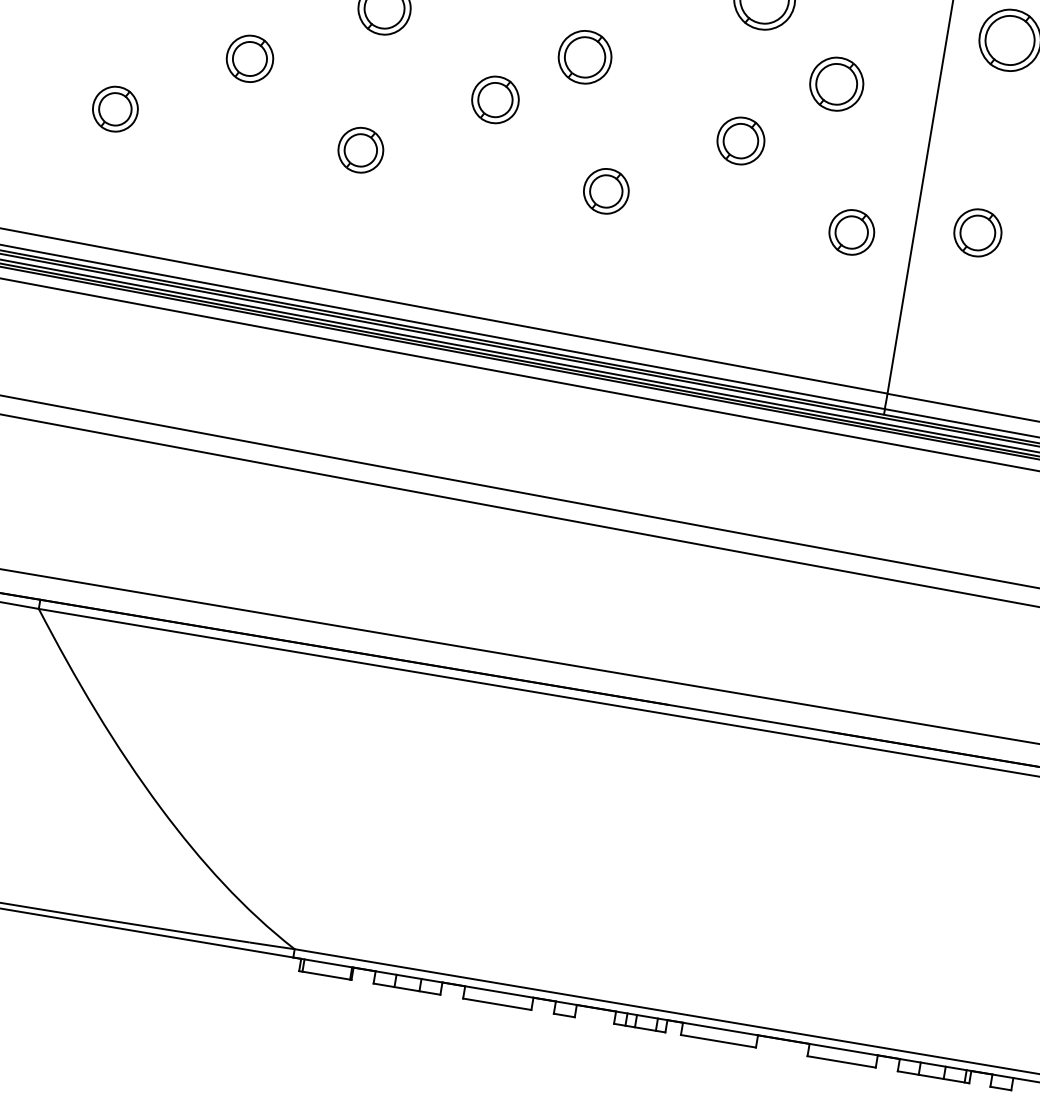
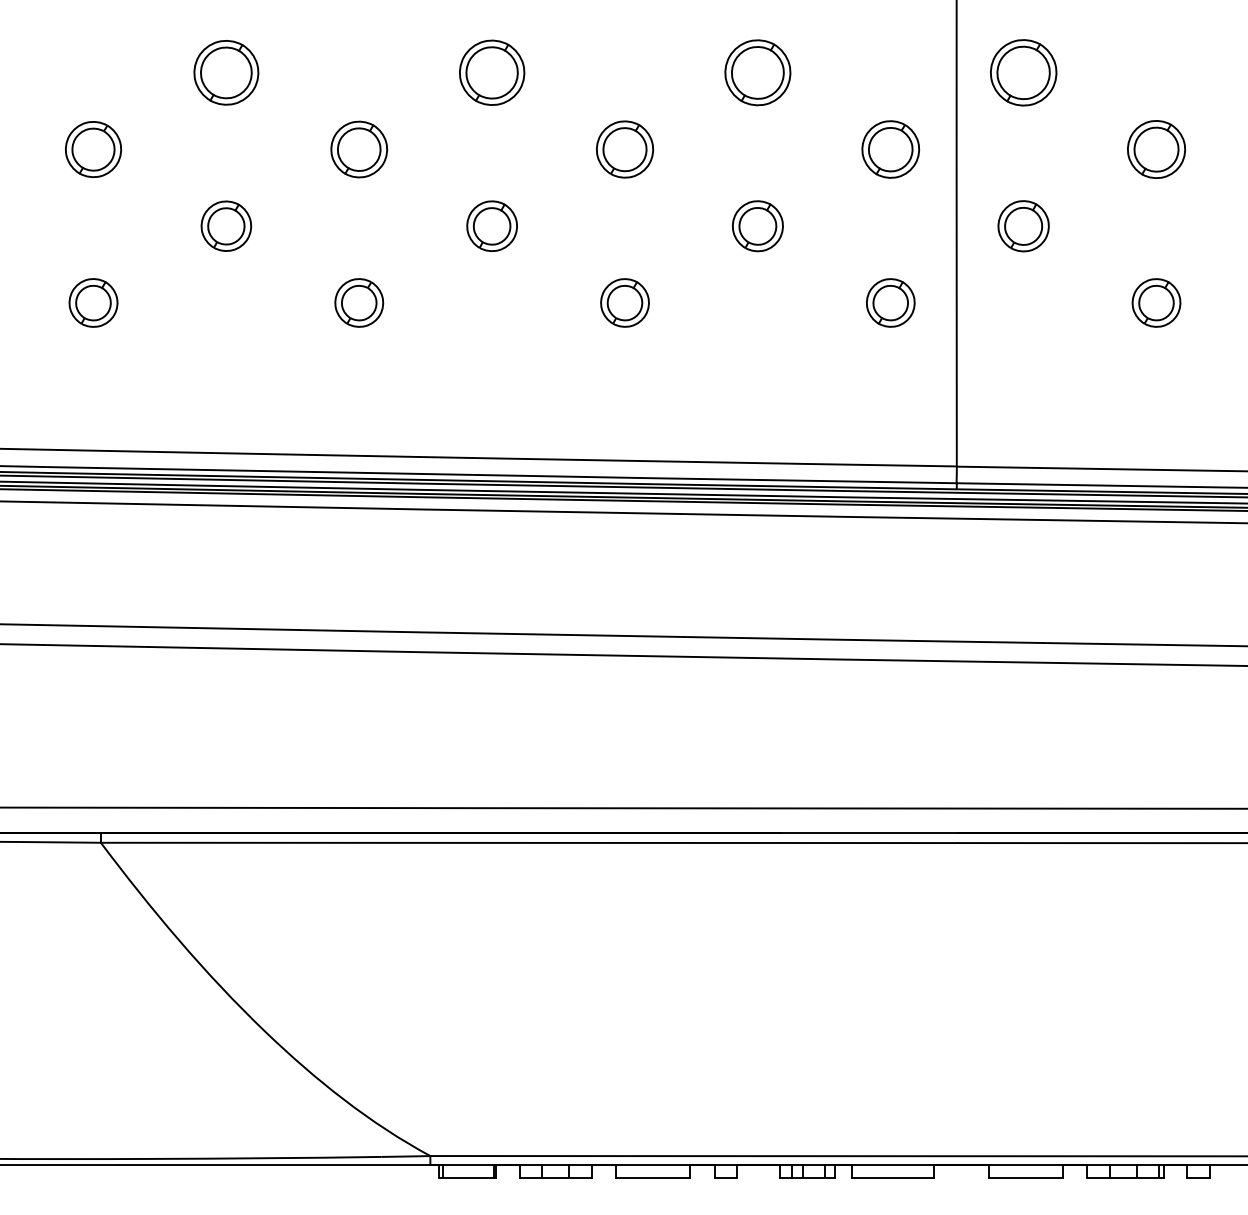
part: (585, 57) -> (625, 149), moved
part: (836, 84) -> (890, 149), moved
part: (977, 233) -> (1023, 226), moved

